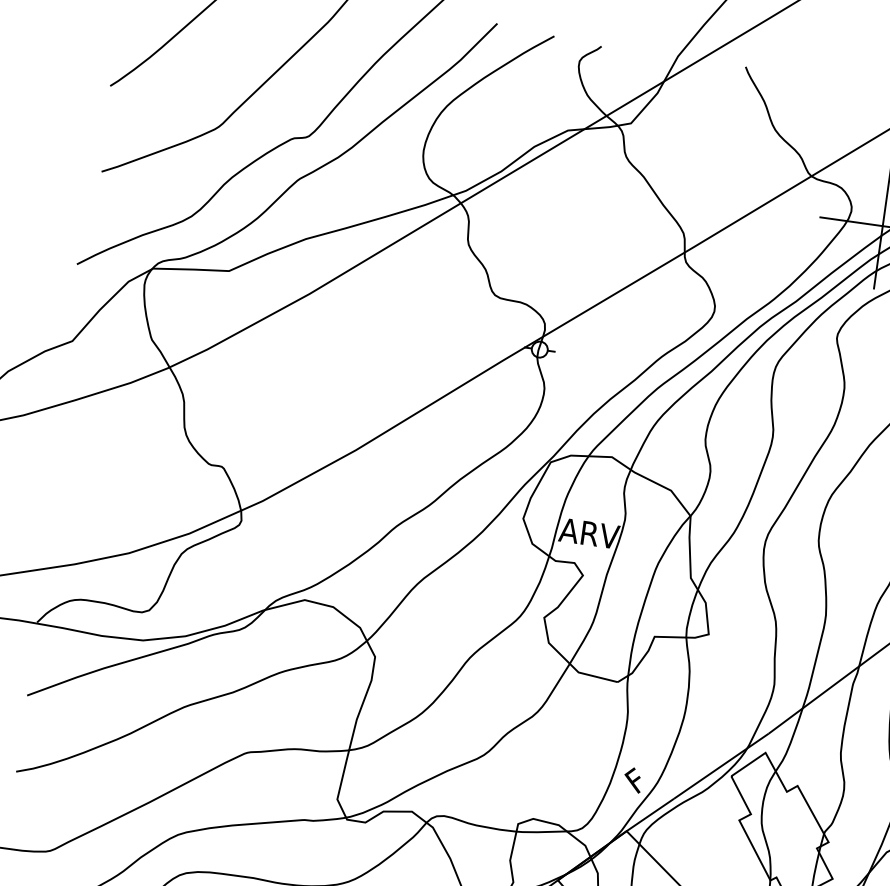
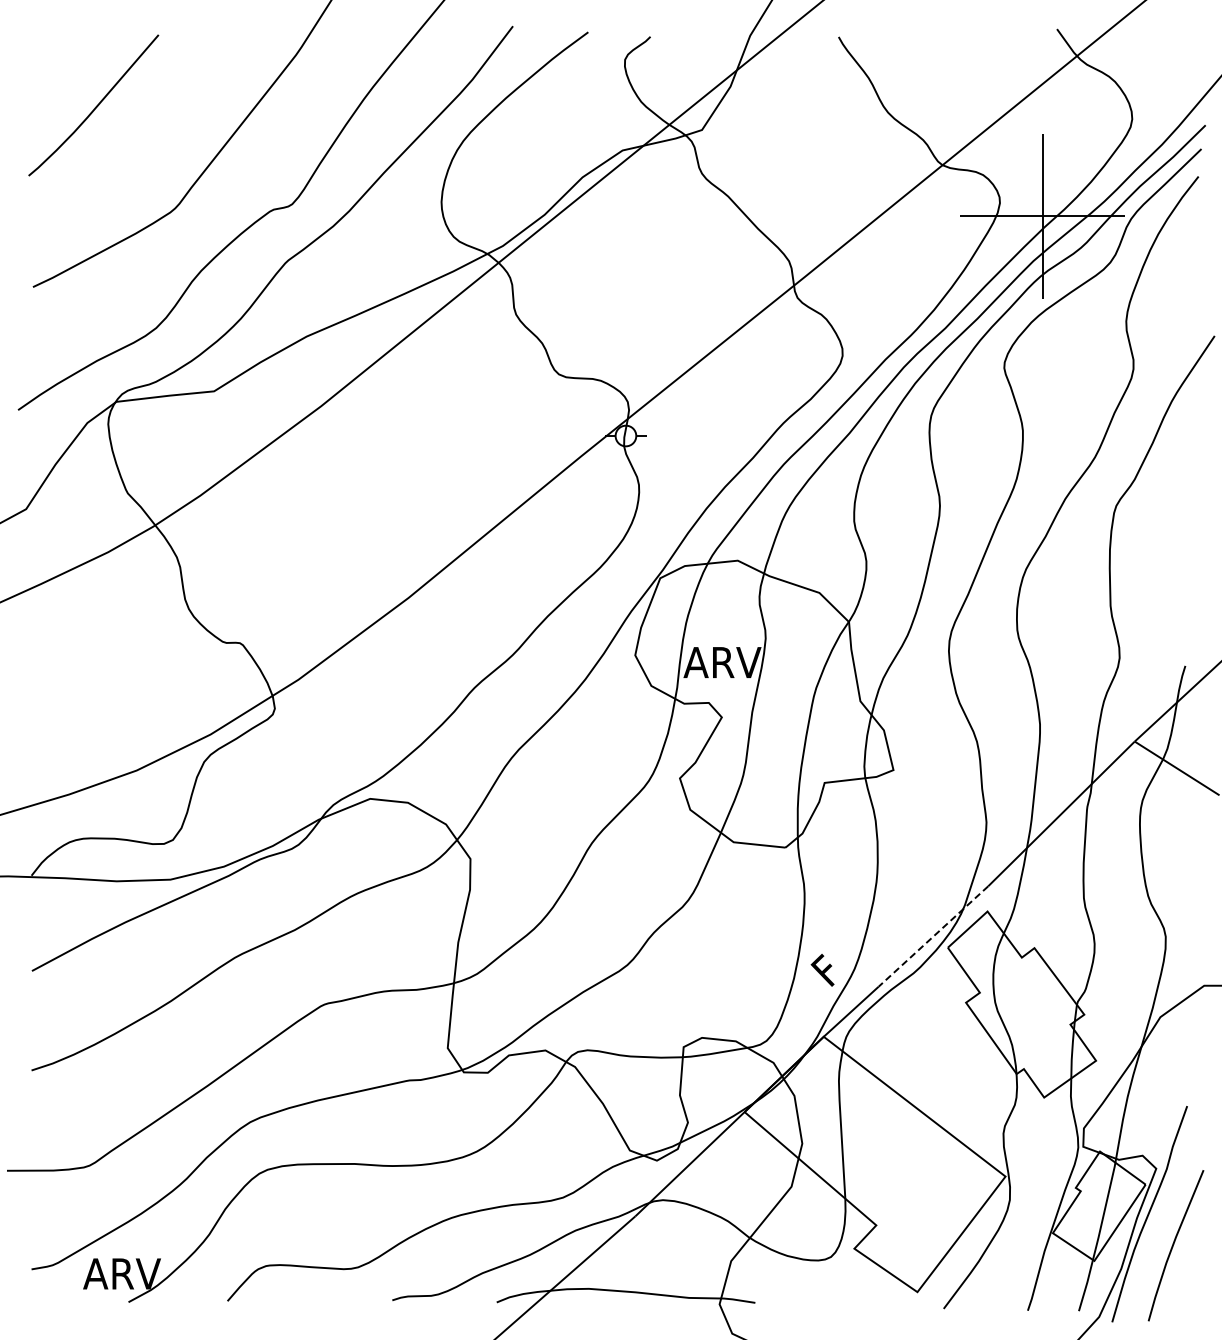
line: (721, 766) -> (933, 936), solid -> dashed

